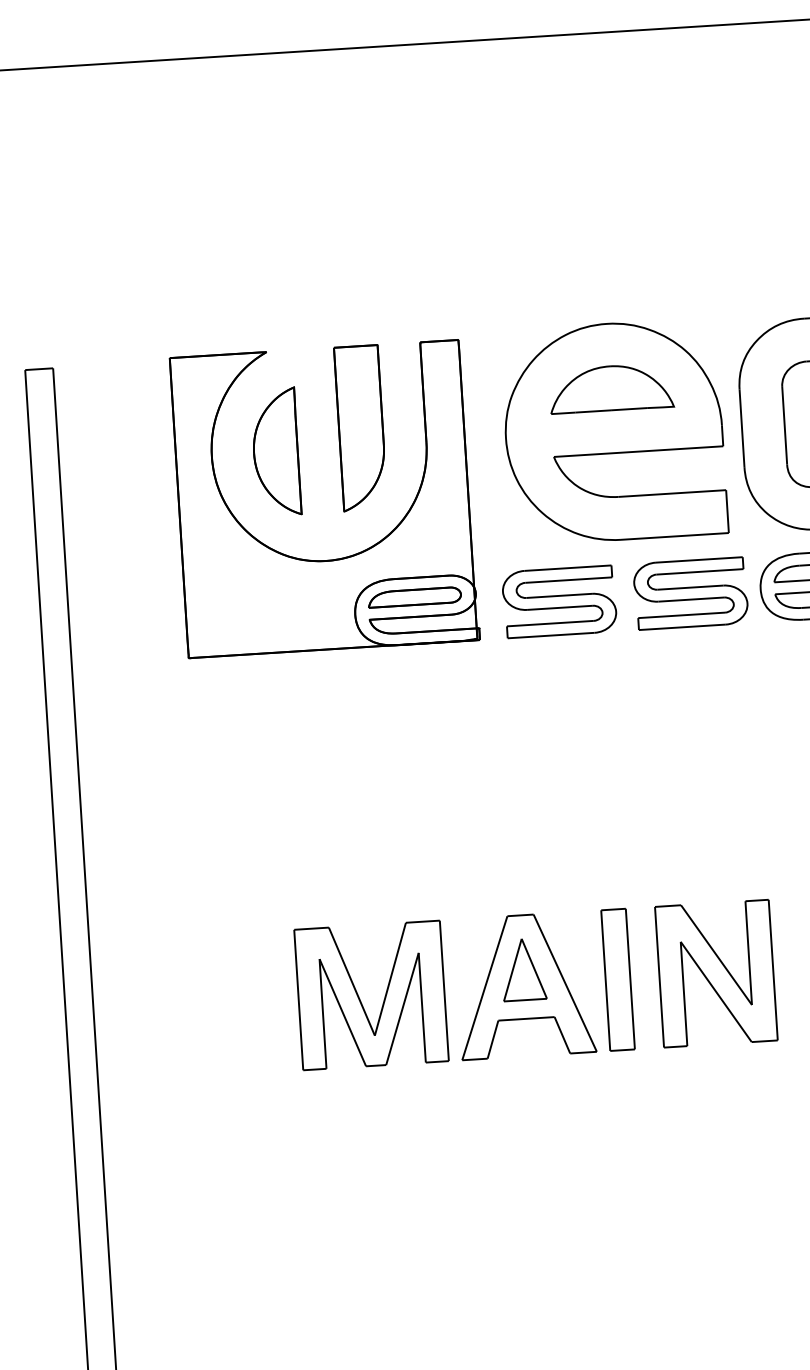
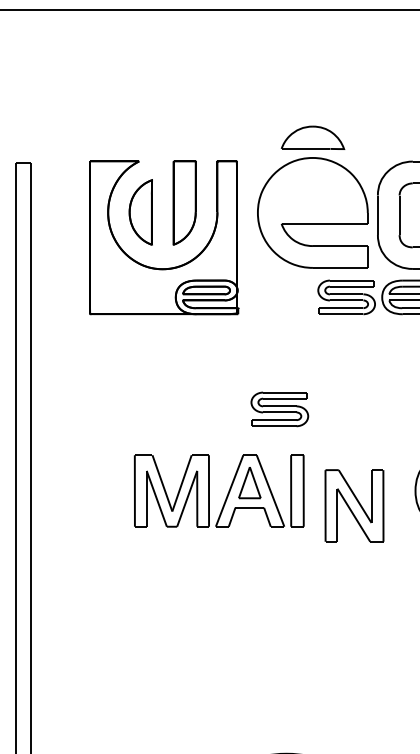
part: (610, 387) -> (312, 137), moved
part: (558, 602) -> (279, 409), moved
part: (716, 972) -> (354, 505), moved

